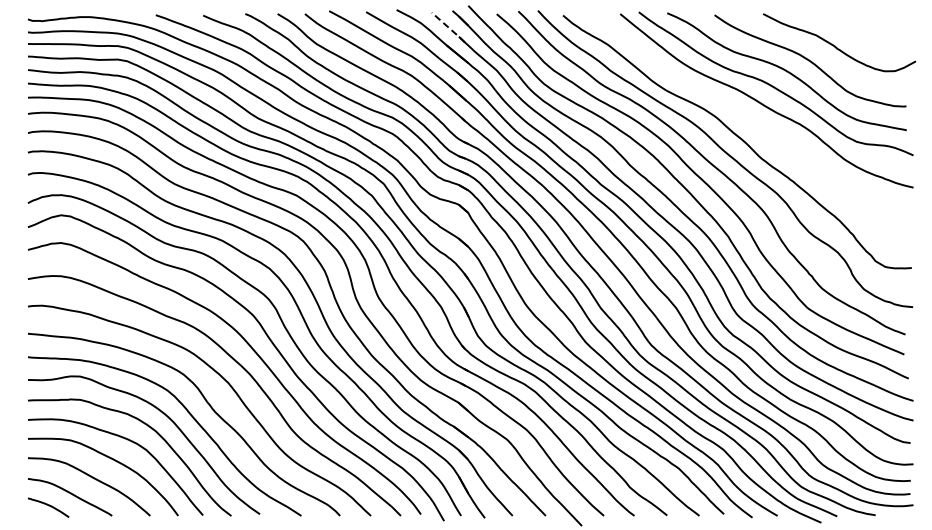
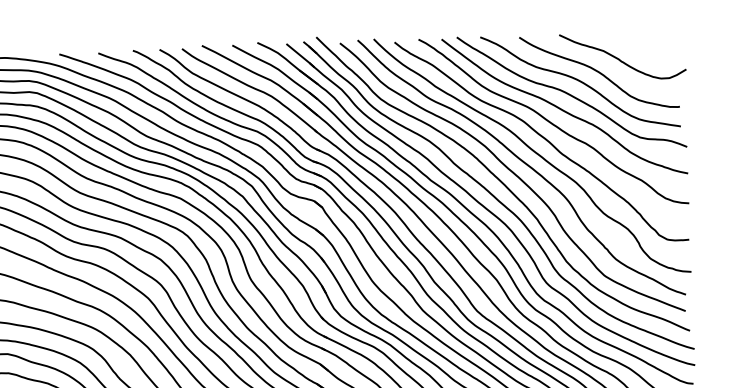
line: (448, 27) -> (300, 55), dashed -> solid
curve: (751, 120) -> (552, 123), added

